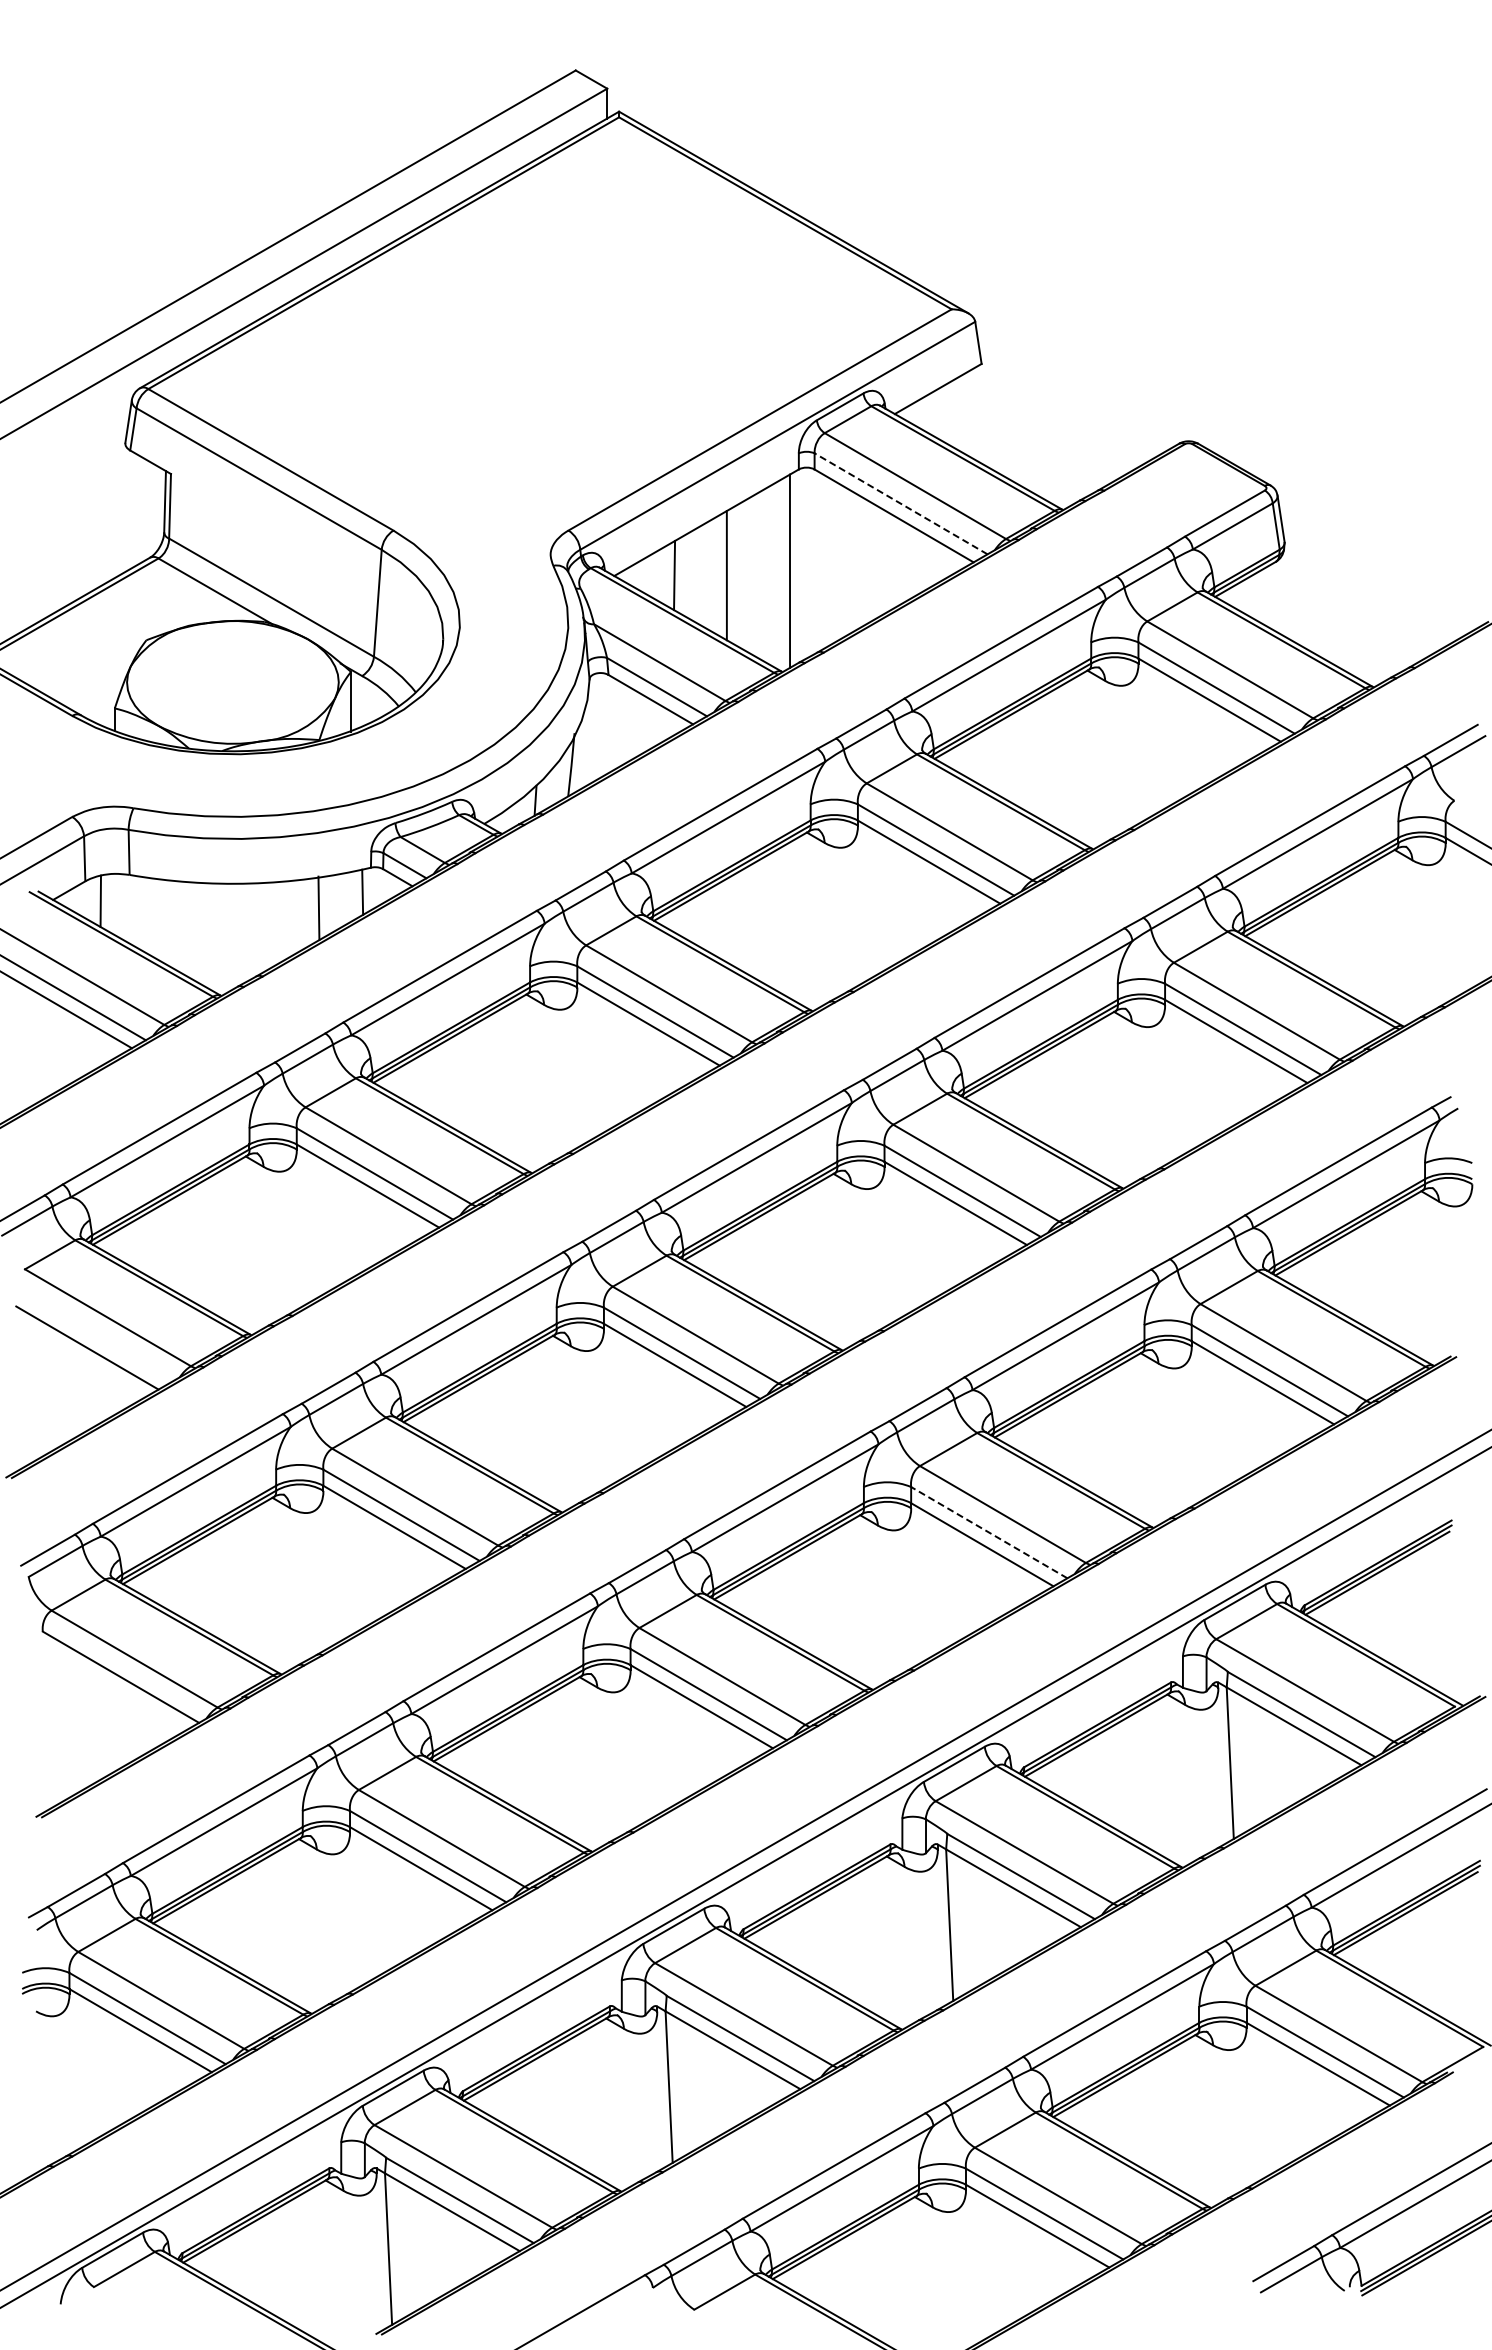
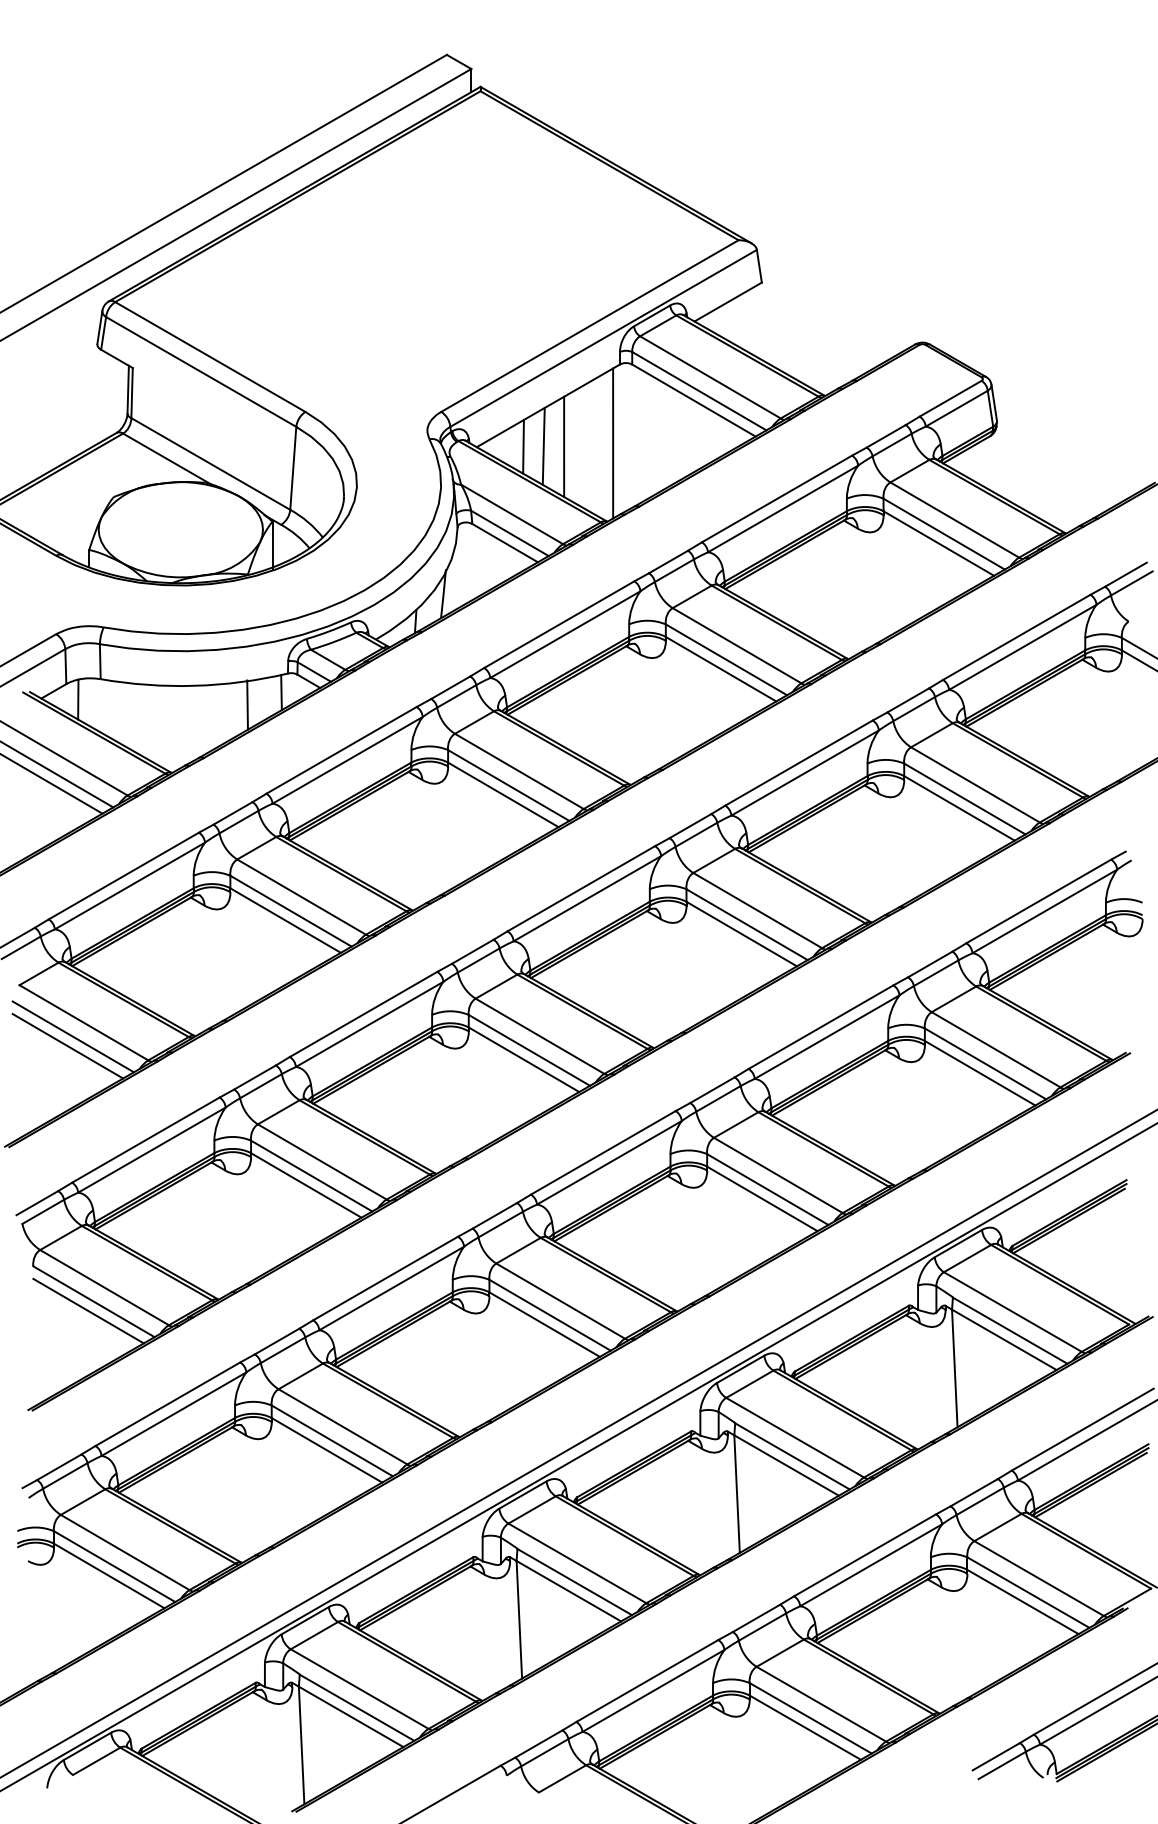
line: (900, 503) -> (698, 390), dashed -> solid
line: (700, 574) -> (543, 446), added
line: (94, 1335) -> (73, 1036), added
line: (988, 1532) -> (767, 1189), dashed -> solid
line: (113, 1688) -> (88, 1310), added

